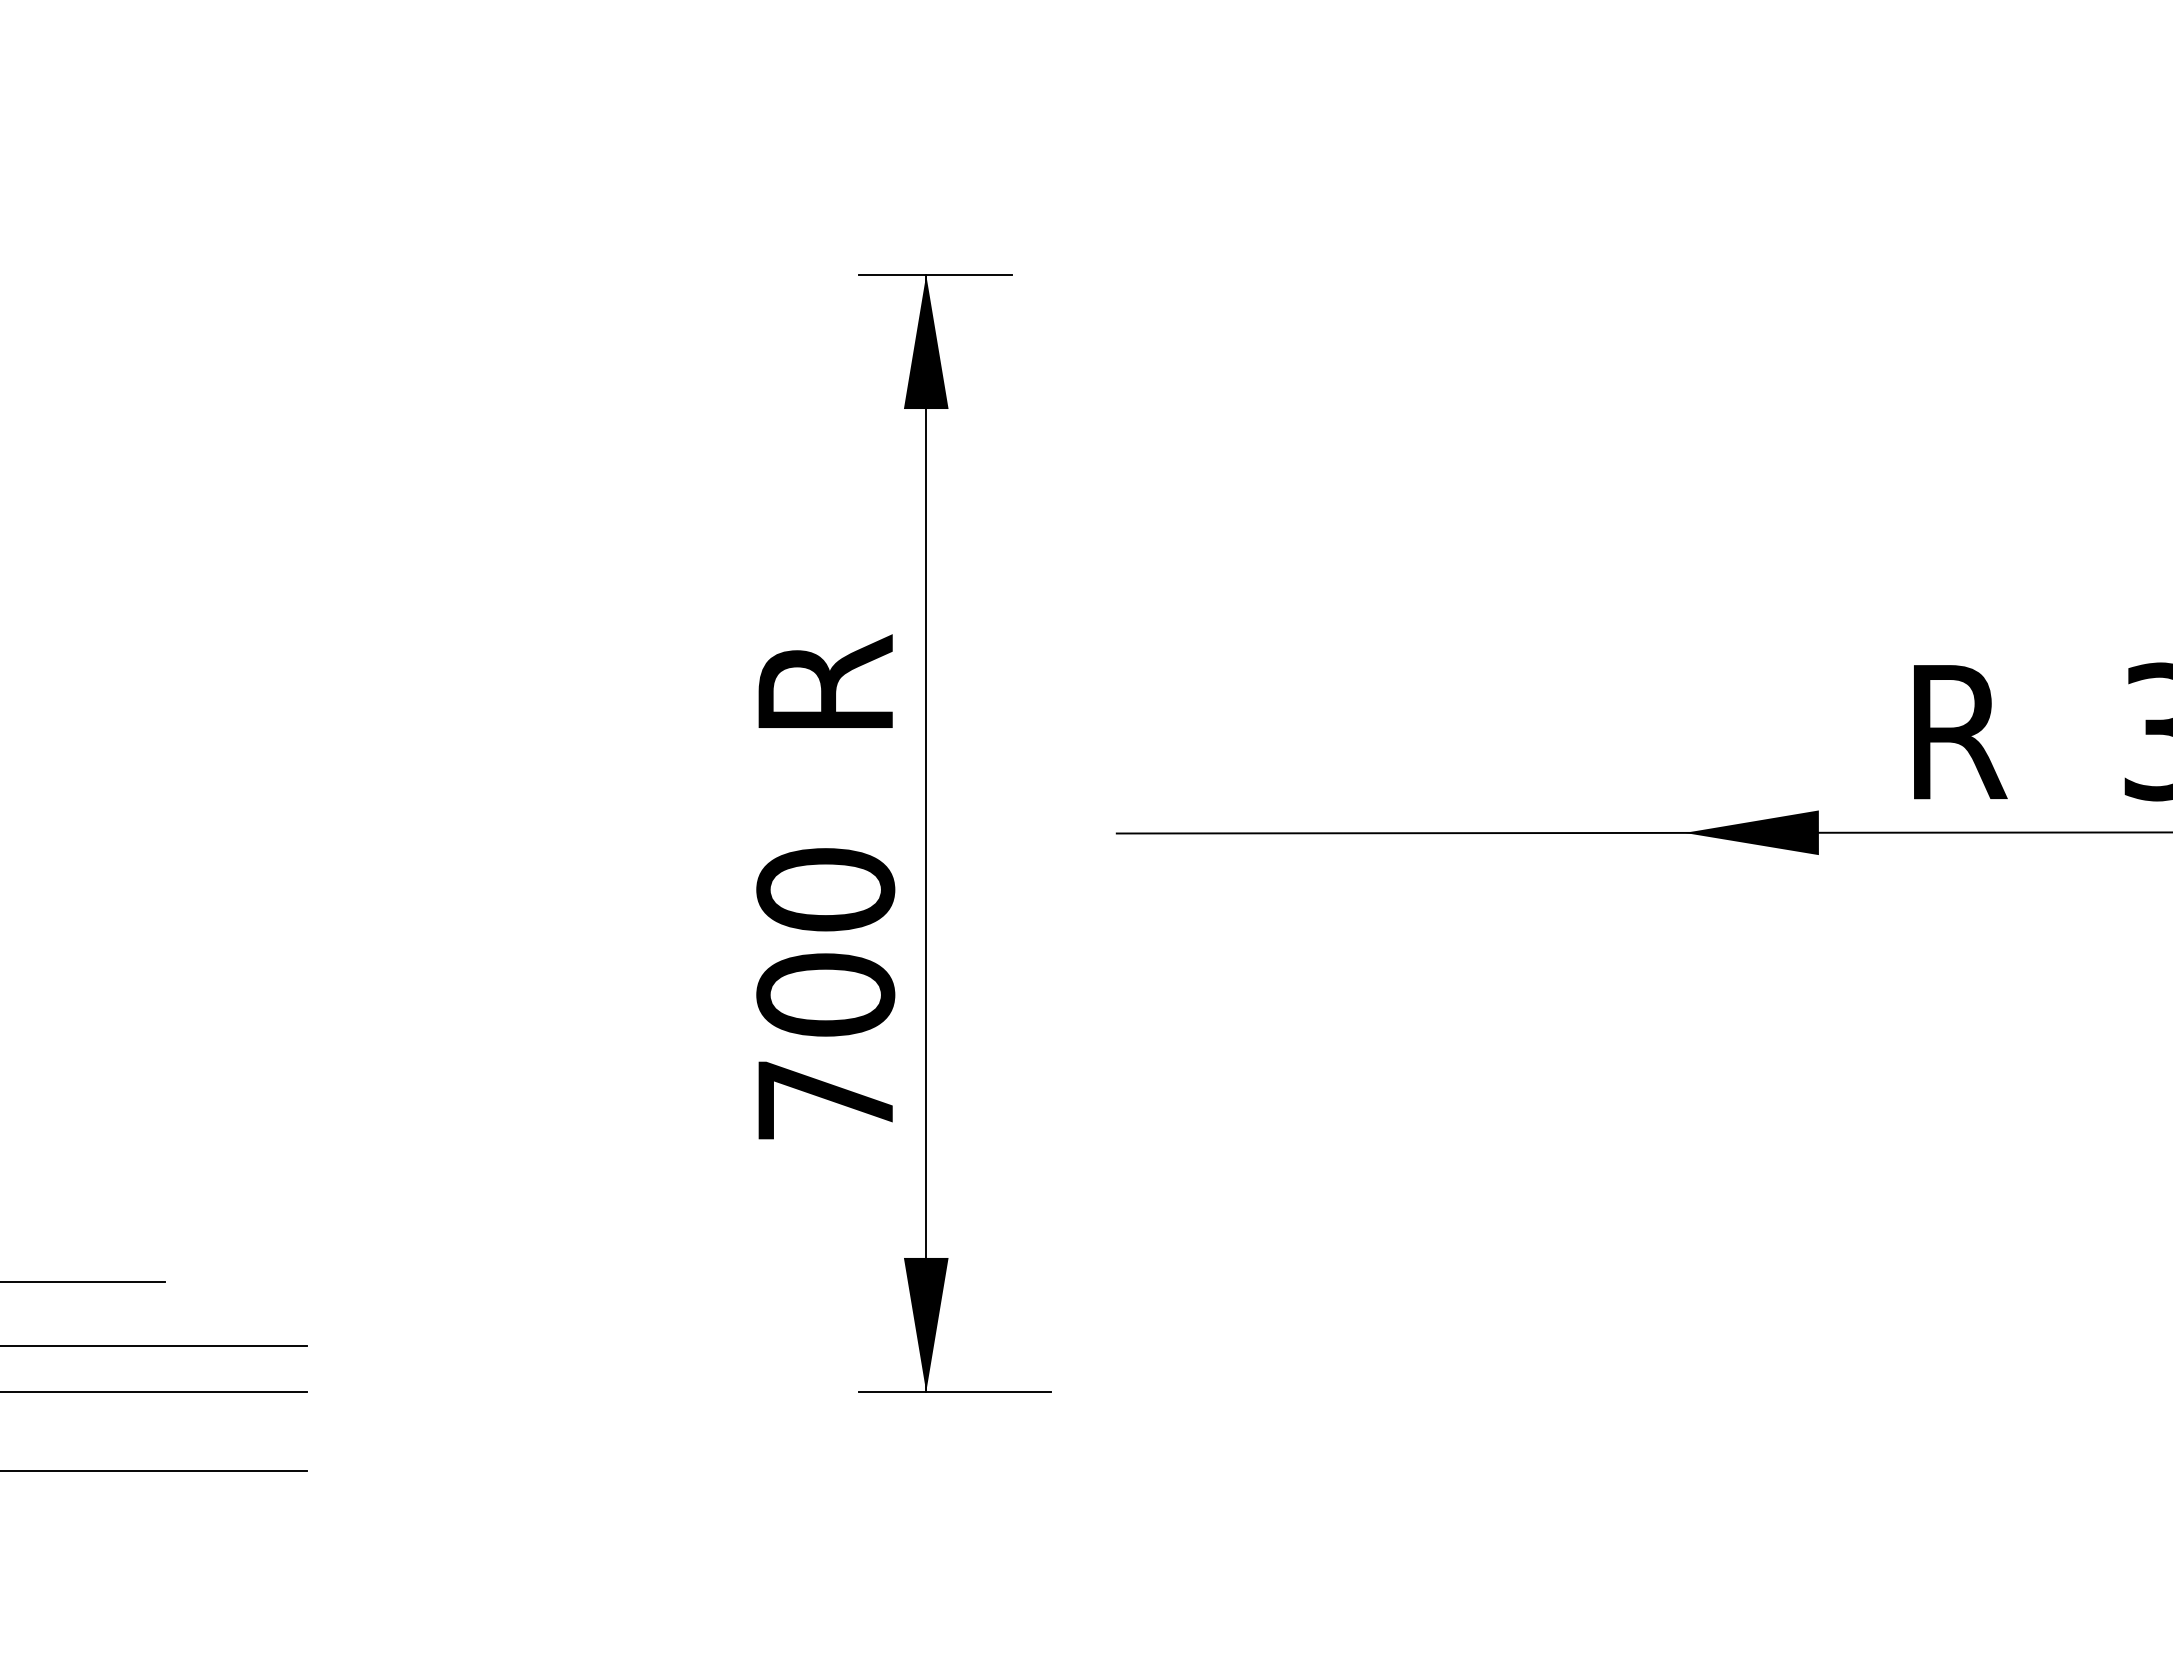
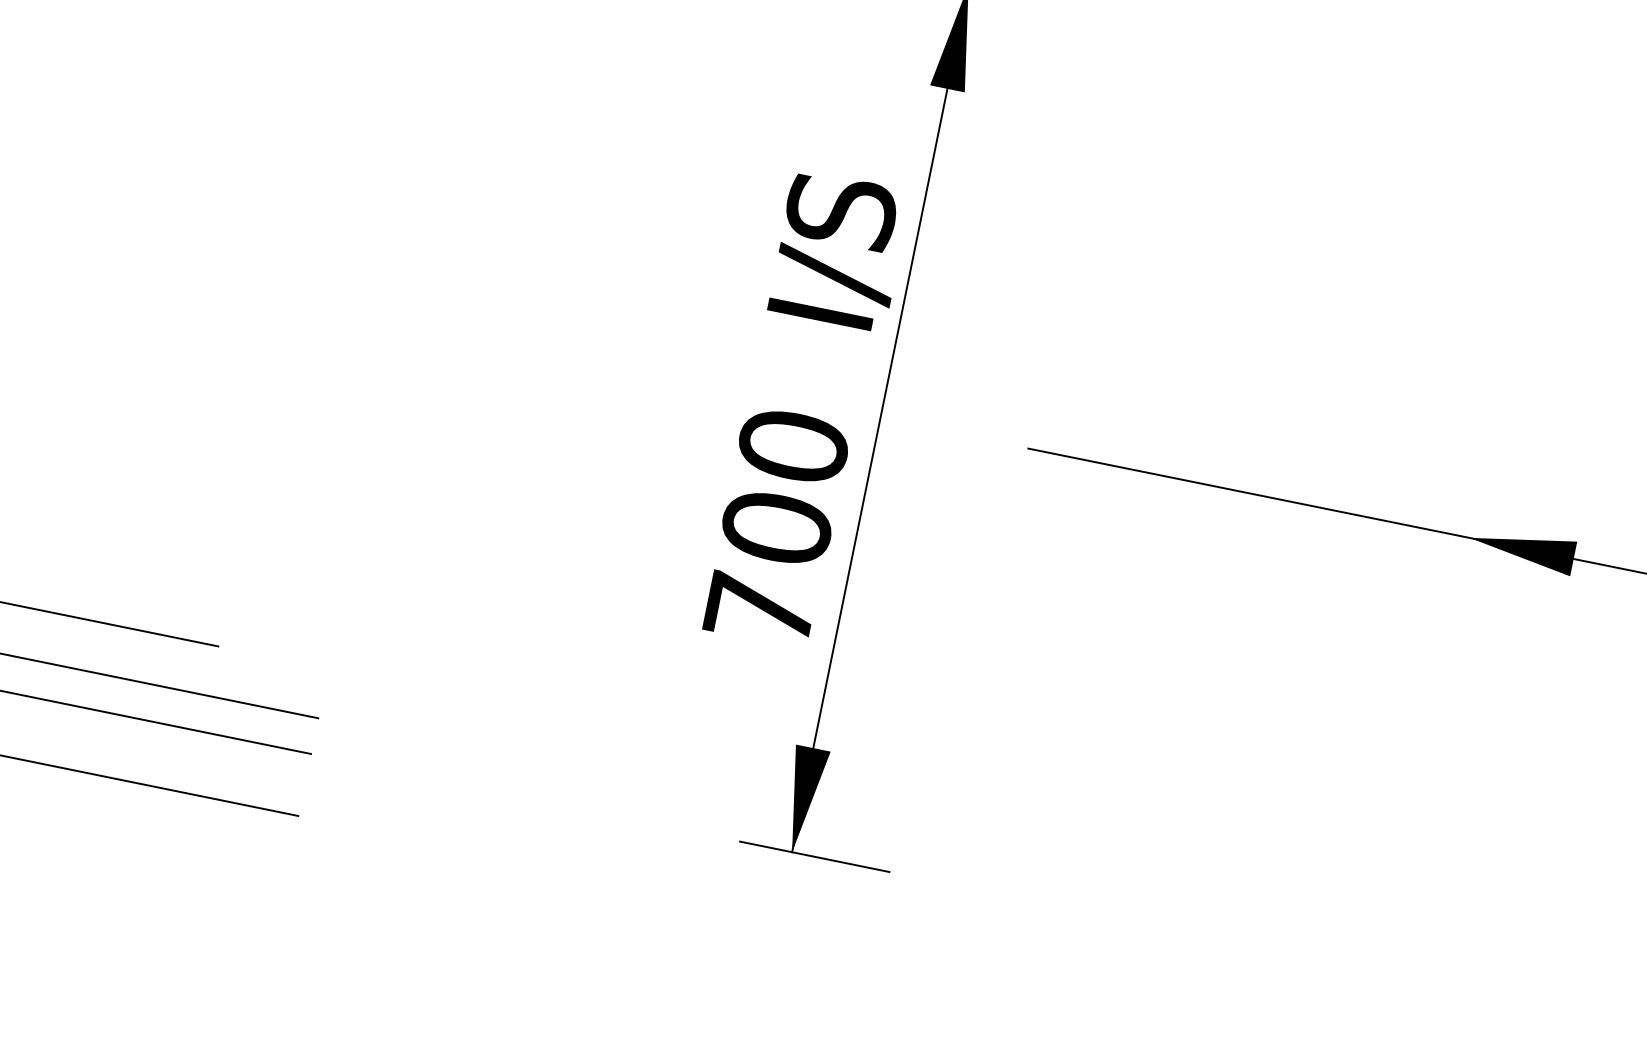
text: (832, 627) -> (840, 243), R -> I/S

